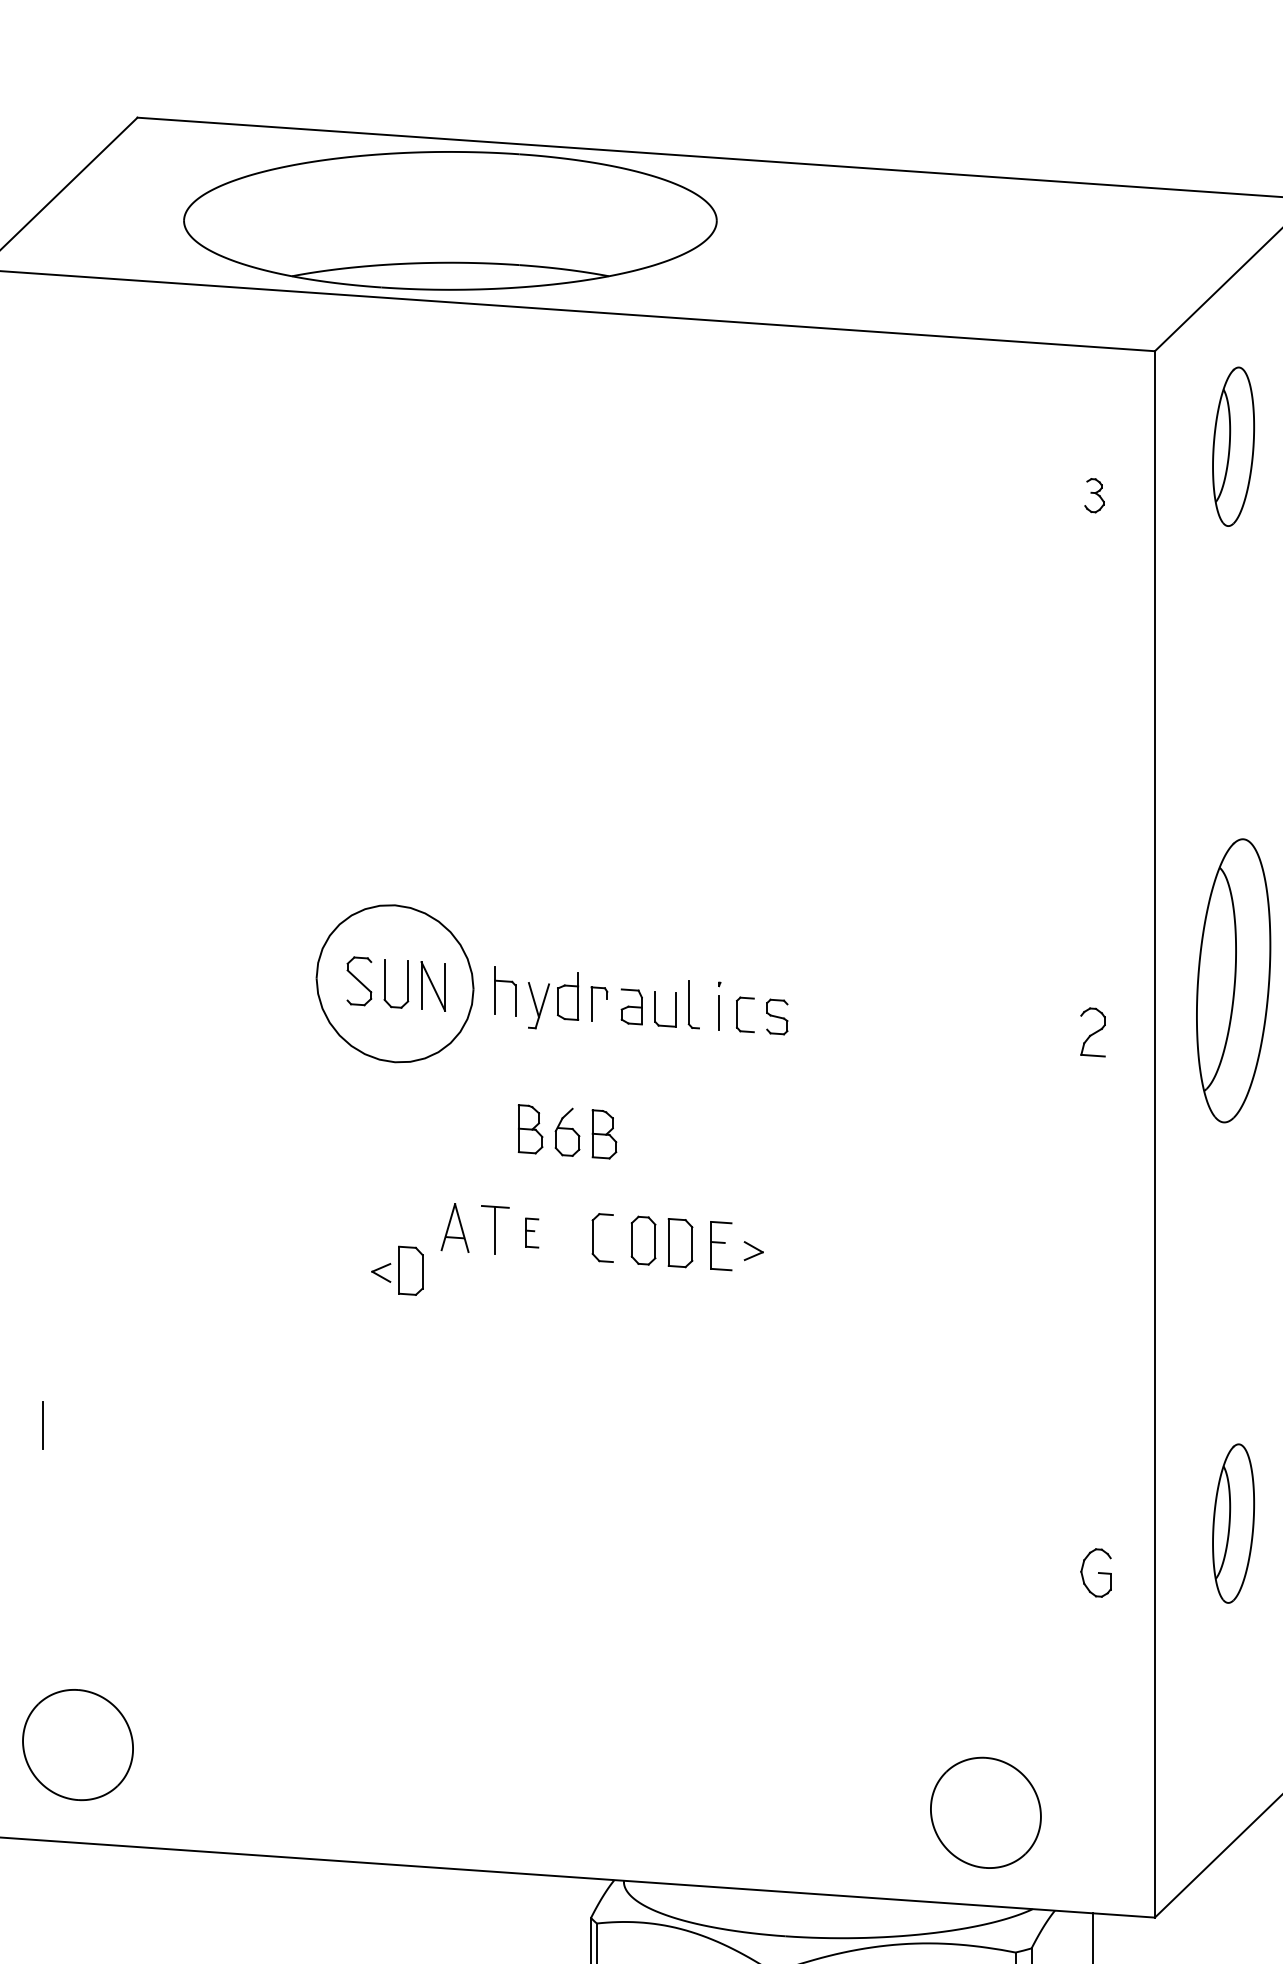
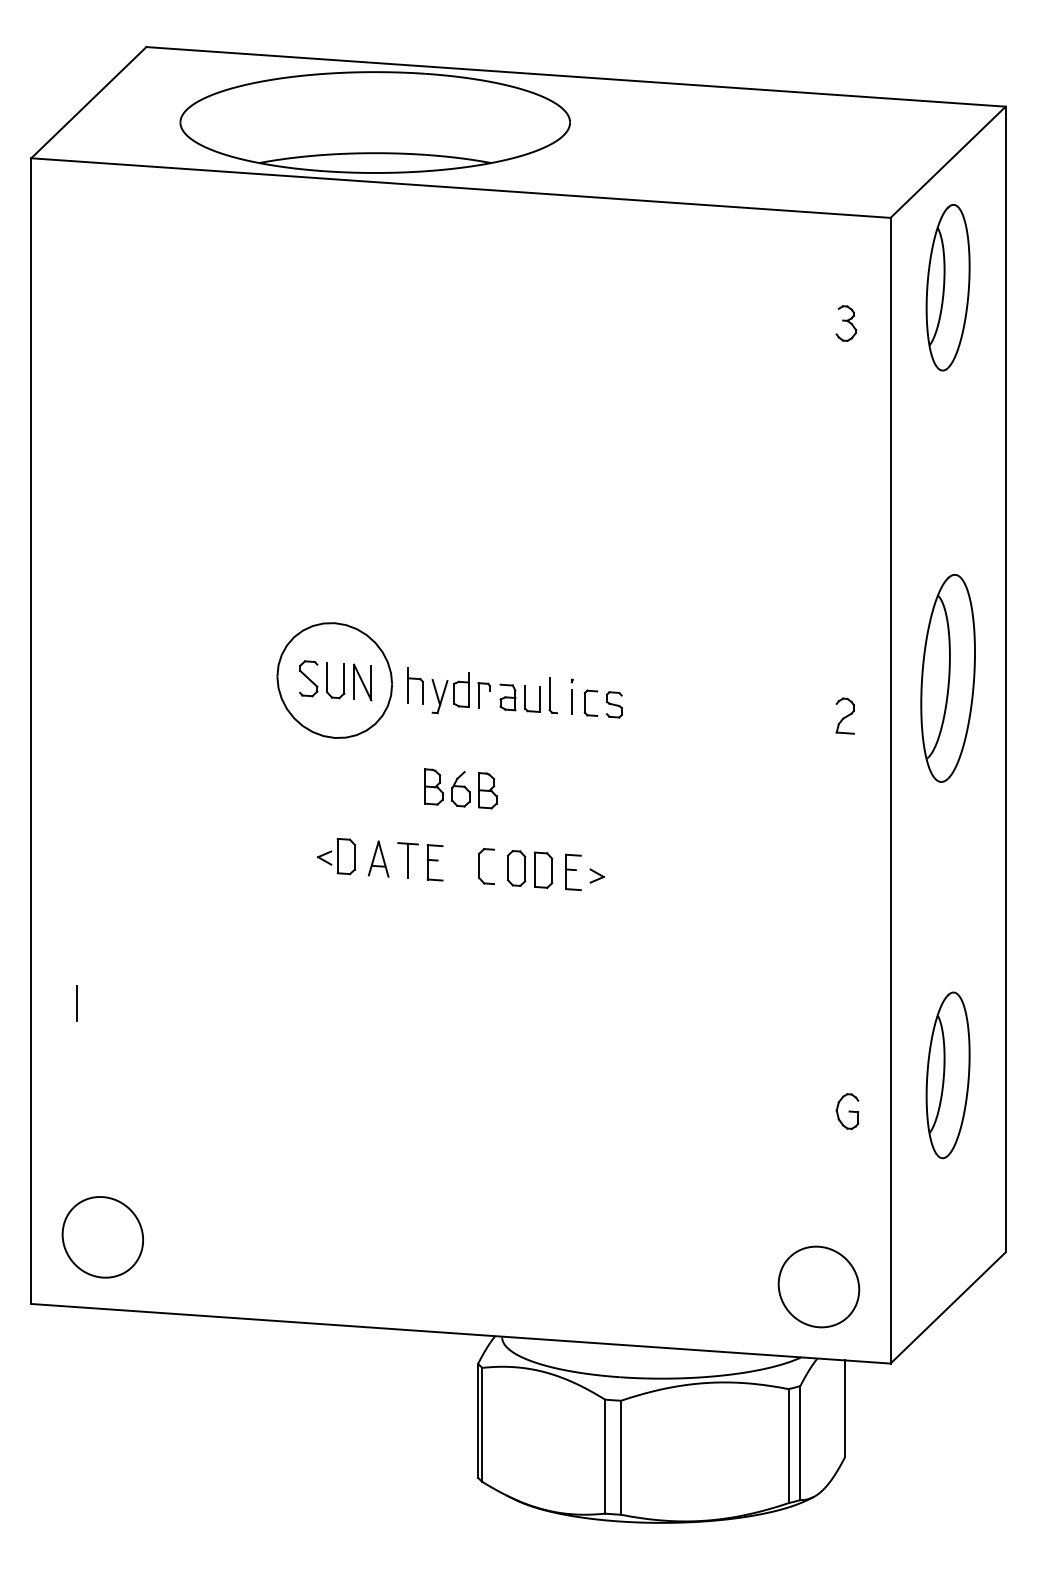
part: (1232, 446) -> (947, 287), size x1.43
part: (1094, 495) -> (846, 323), size x1.43
part: (531, 1232) -> (434, 862), size x1.67
part: (397, 1270) -> (336, 856), moved
part: (1232, 1523) -> (947, 1075), size x1.43
part: (985, 1812) -> (818, 1286), moved

